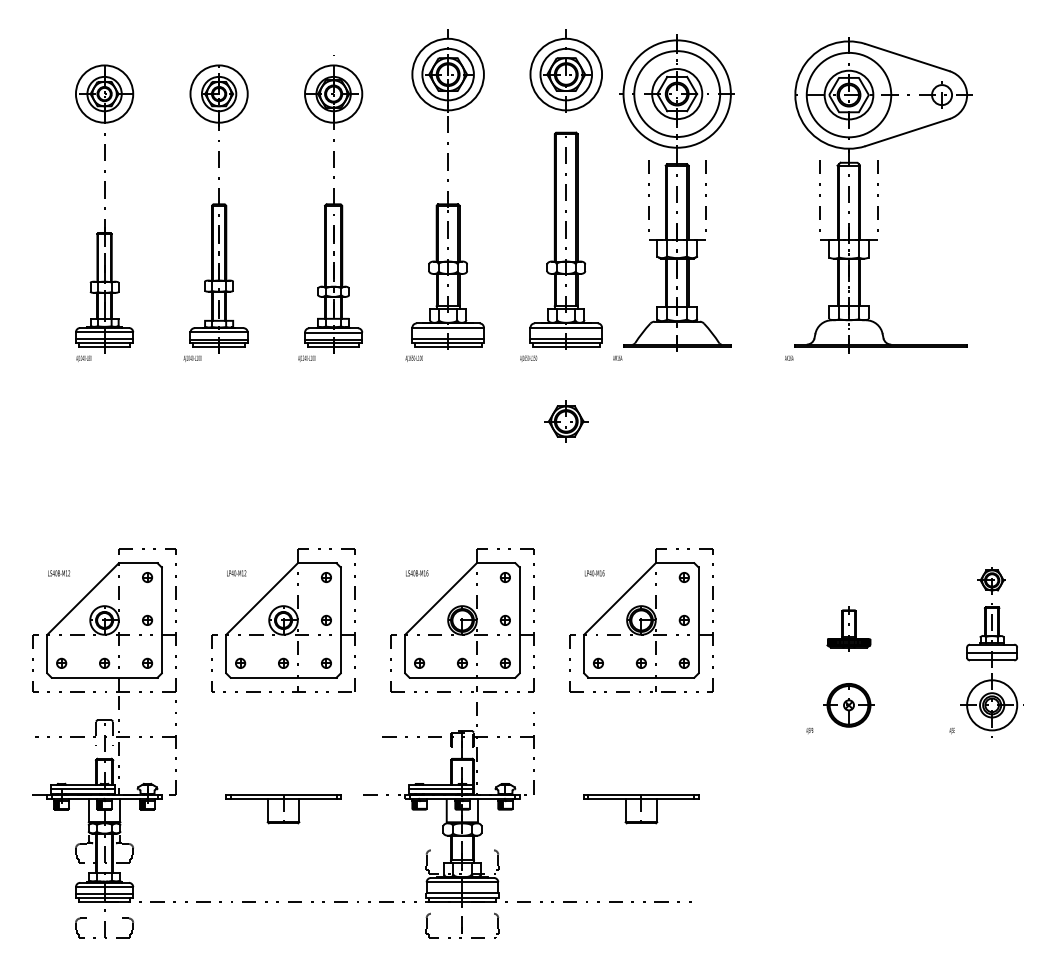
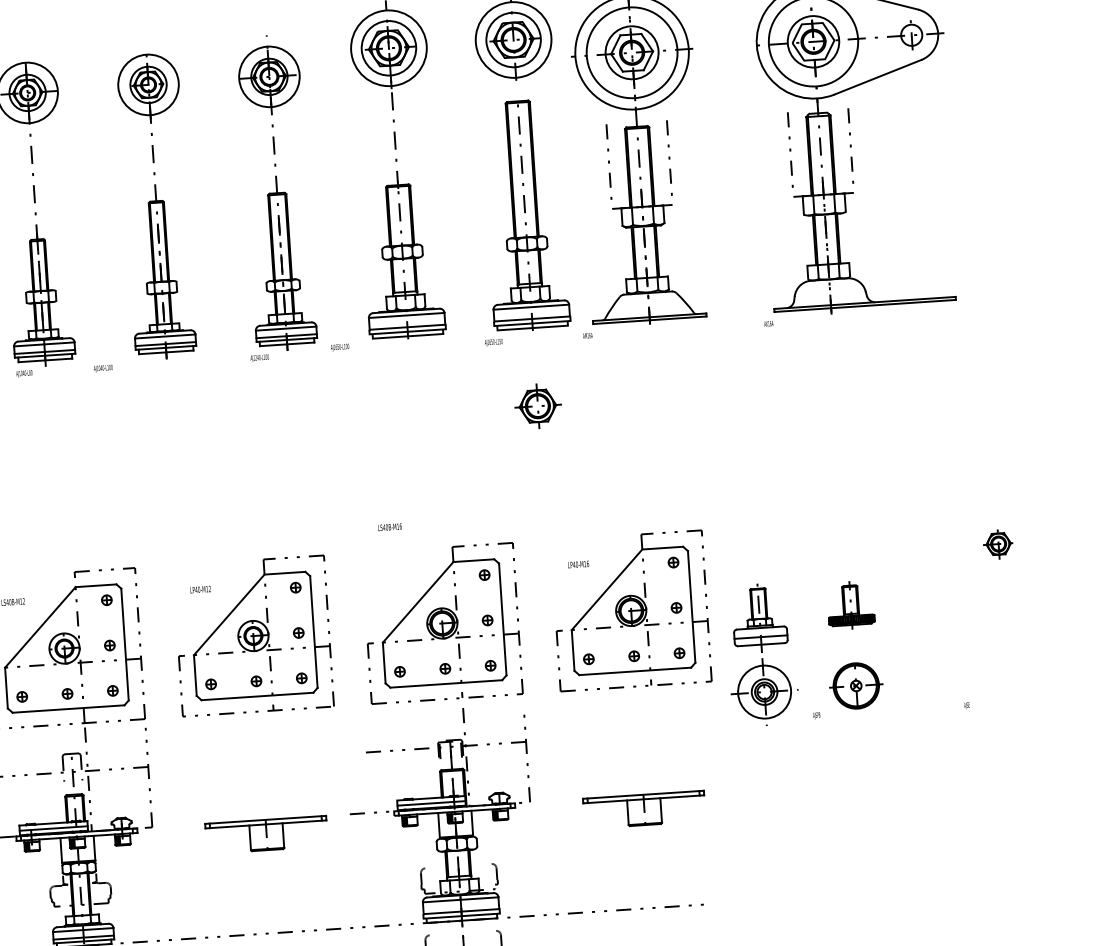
text: (192, 358) -> (103, 368), moved
text: (413, 358) -> (339, 347), moved
text: (417, 573) -> (390, 527), moved
part: (991, 670) -> (761, 655), moved

